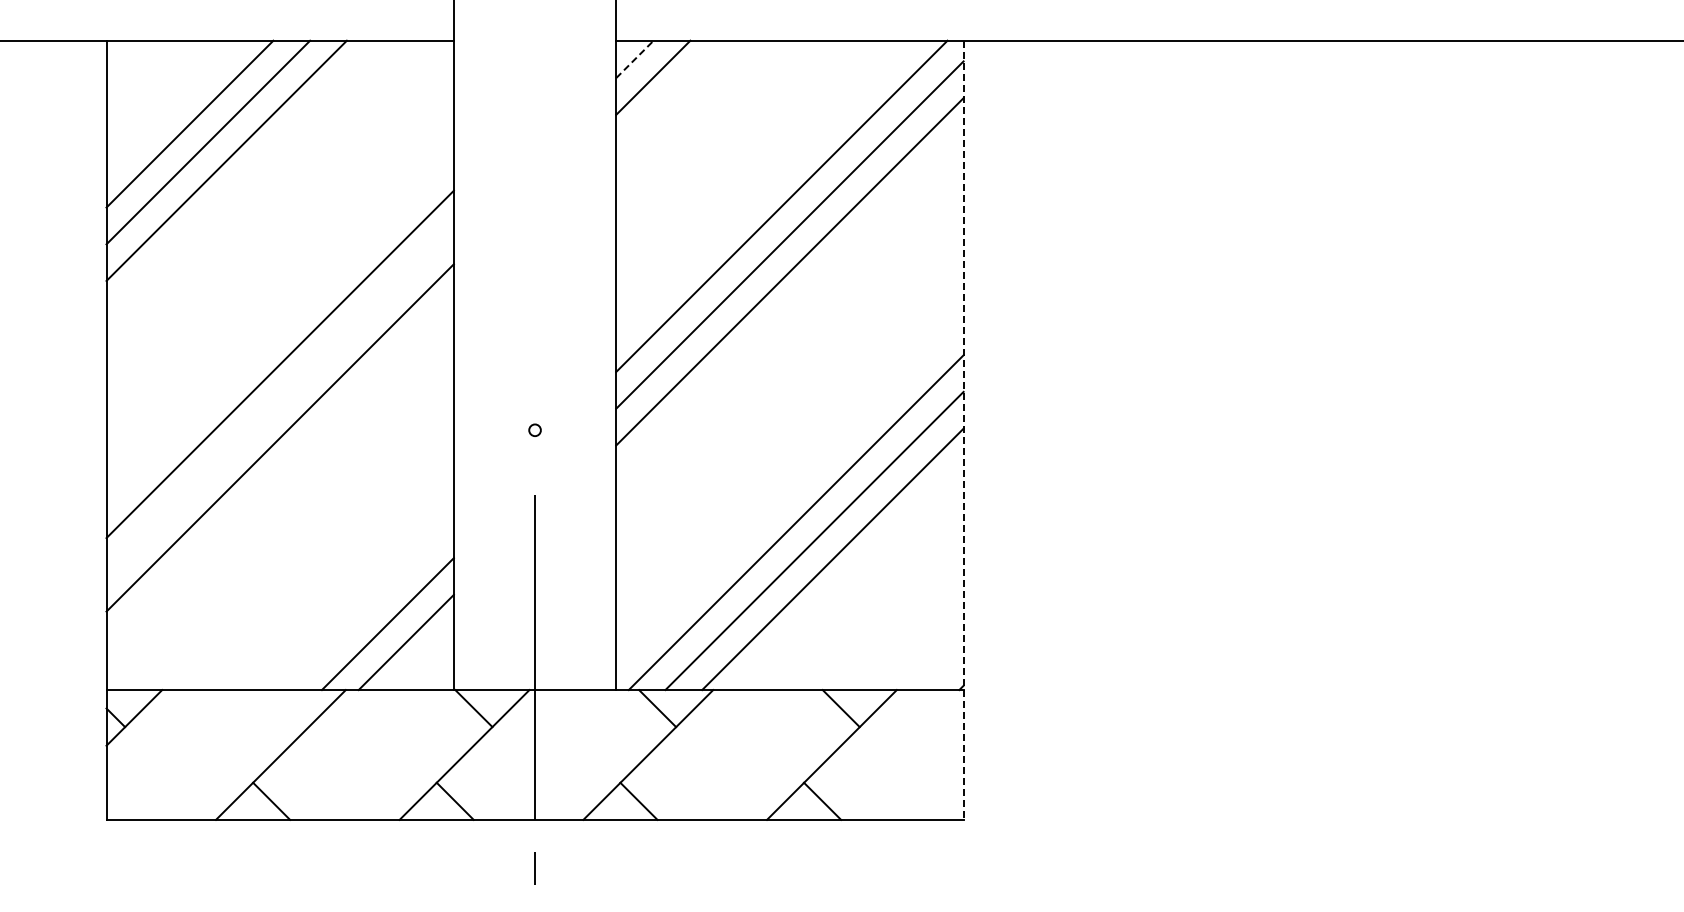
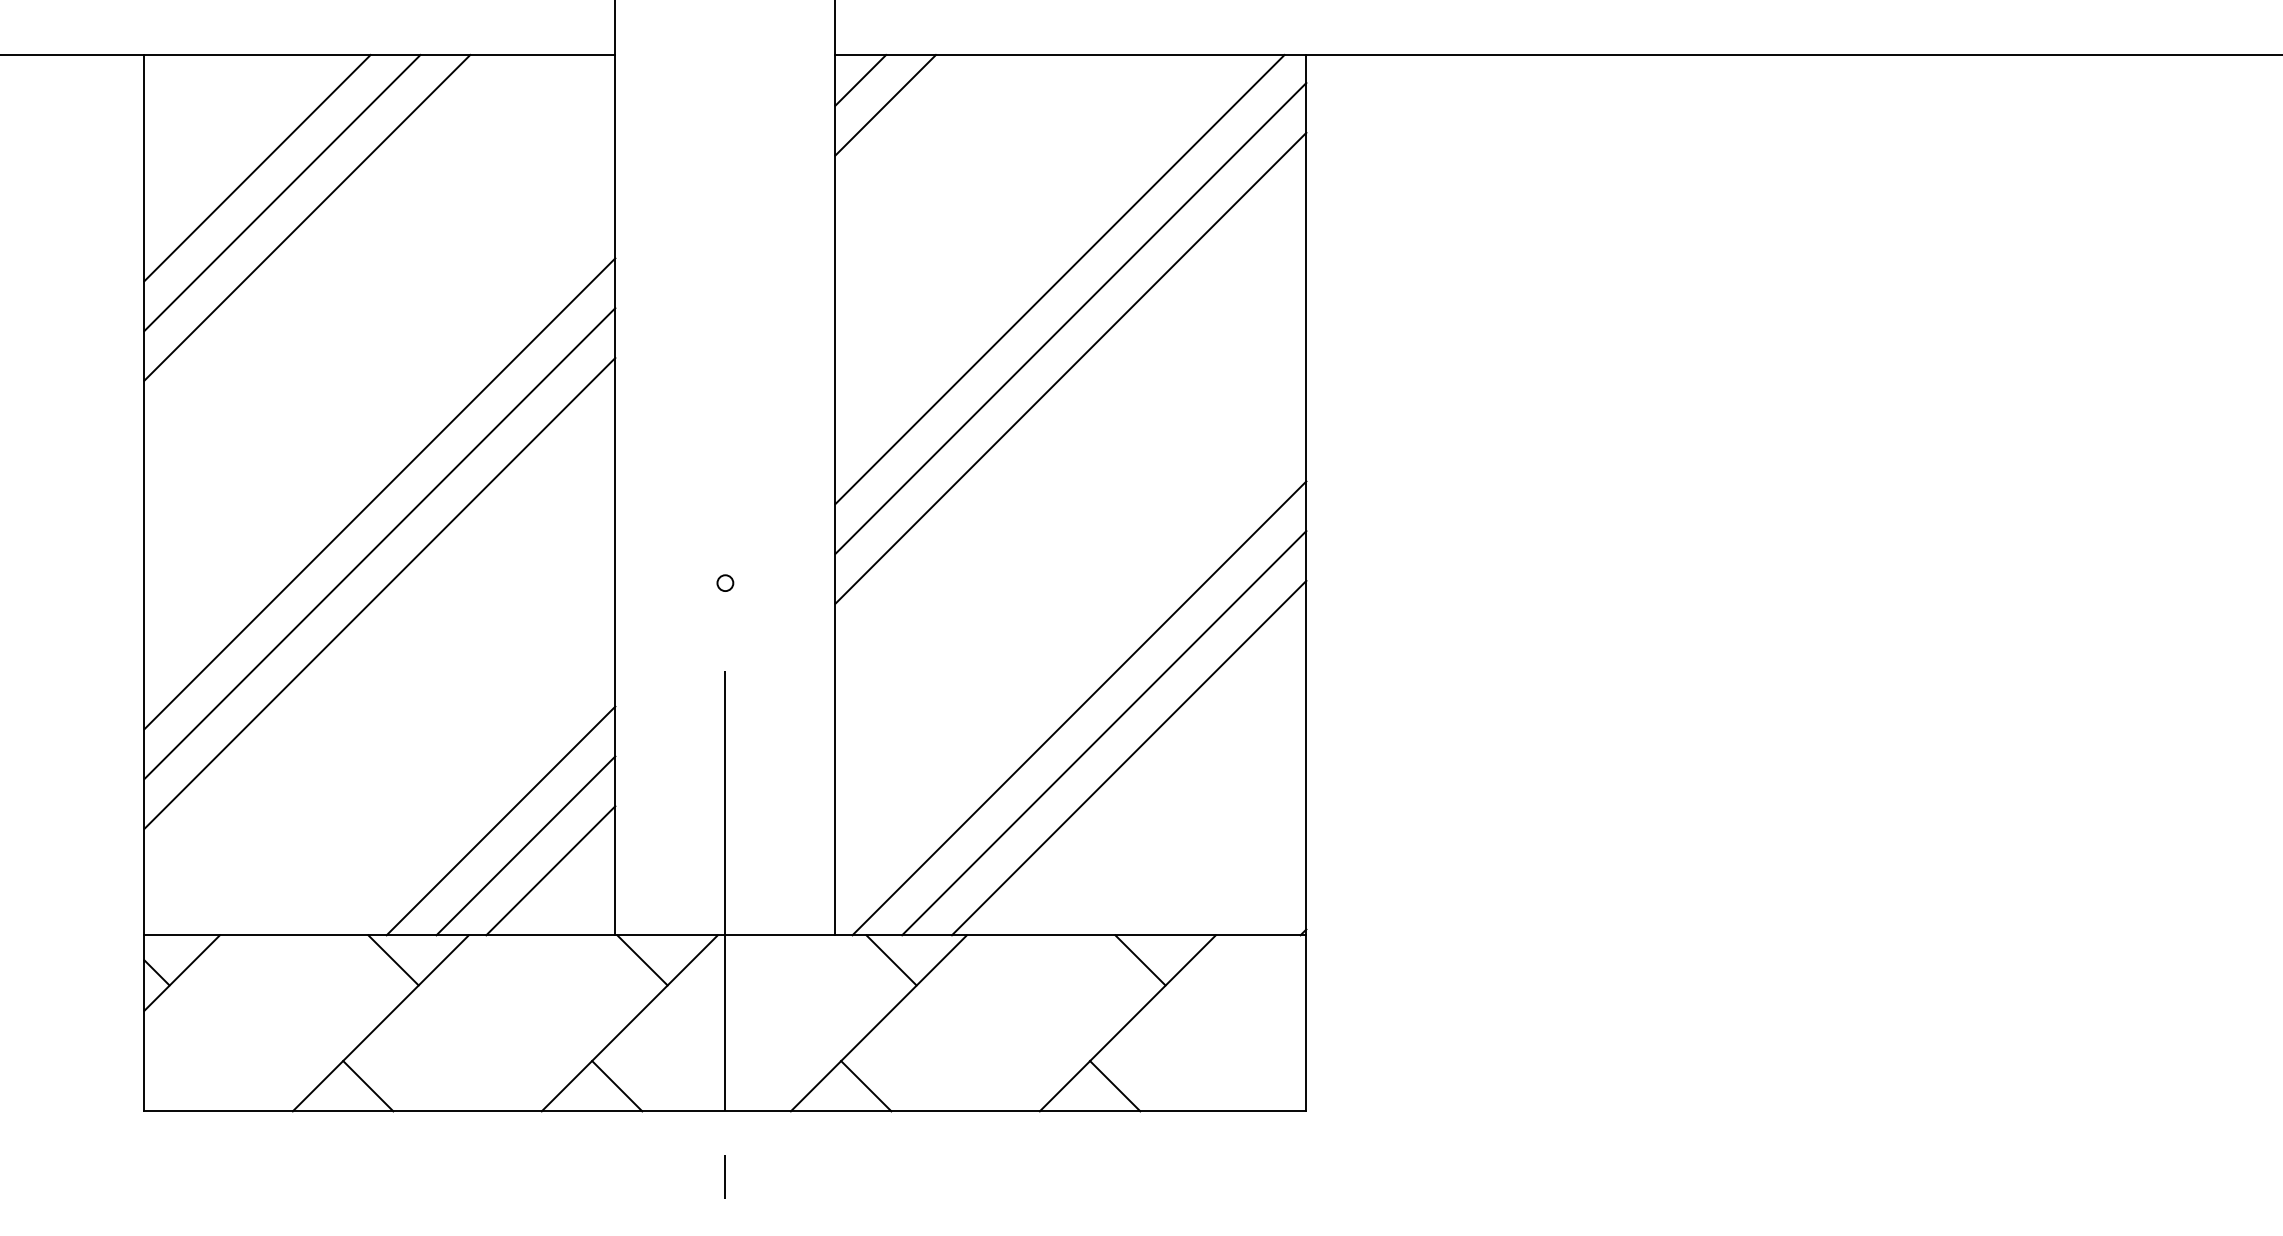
line: (635, 59) -> (861, 80), dashed -> solid
line: (279, 400) -> (378, 542), added
line: (963, 430) -> (1306, 583), dashed -> solid
line: (369, 605) -> (500, 820), added
line: (289, 708) -> (392, 960), added

